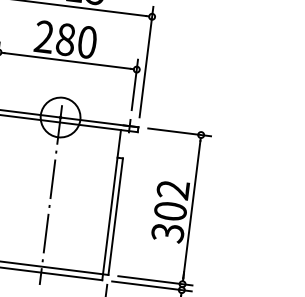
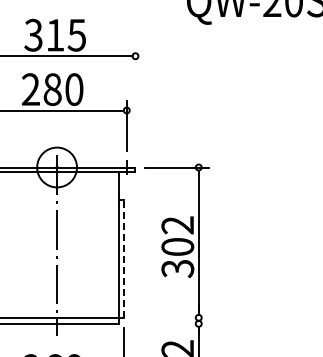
line: (146, 61) -> (135, 101), removed
line: (116, 217) -> (124, 259), solid -> dashed
line: (155, 280) -> (171, 317), removed
line: (151, 286) -> (168, 323), removed

